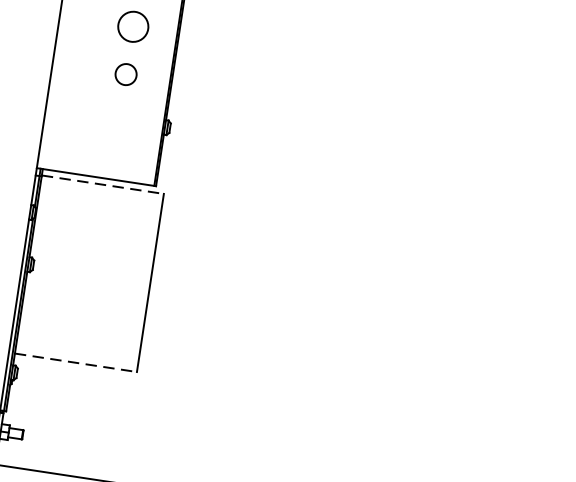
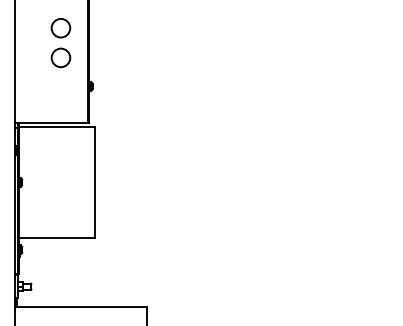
circle: (125, 73) -> (60, 57), size x1.43
line: (102, 185) -> (56, 127), dashed -> solid
line: (75, 361) -> (56, 237), dashed -> solid

